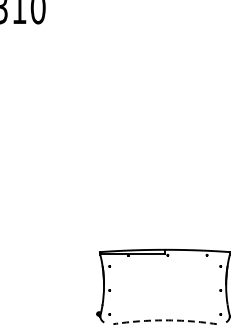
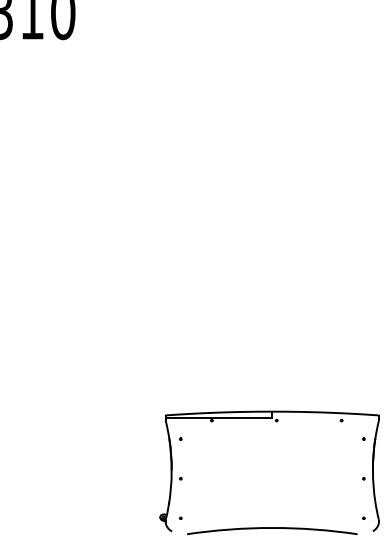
arc: (165, 320) -> (272, 528), dashed -> solid

